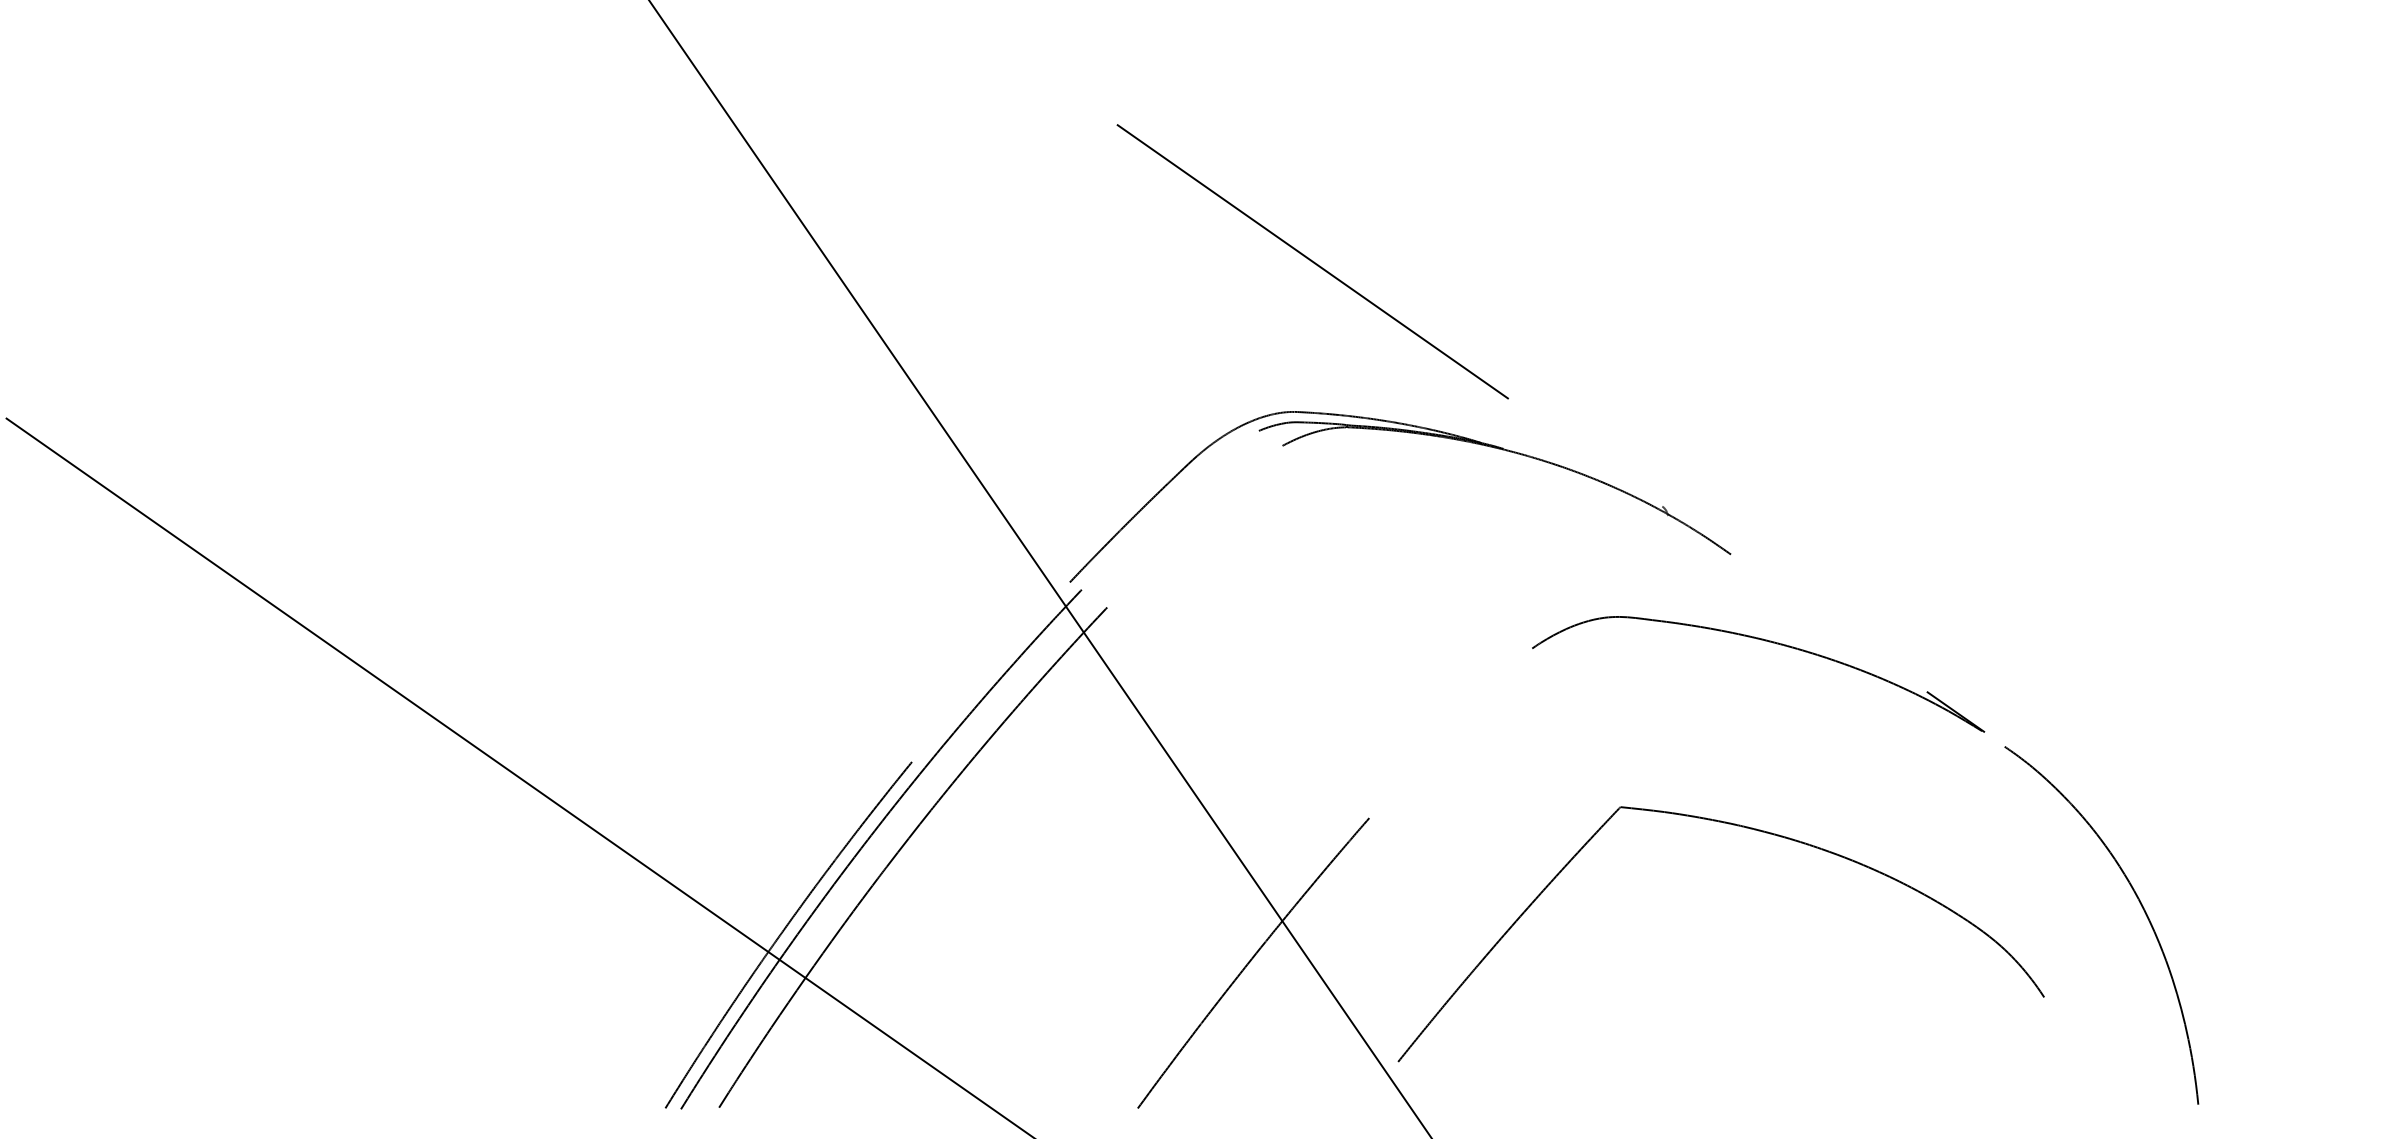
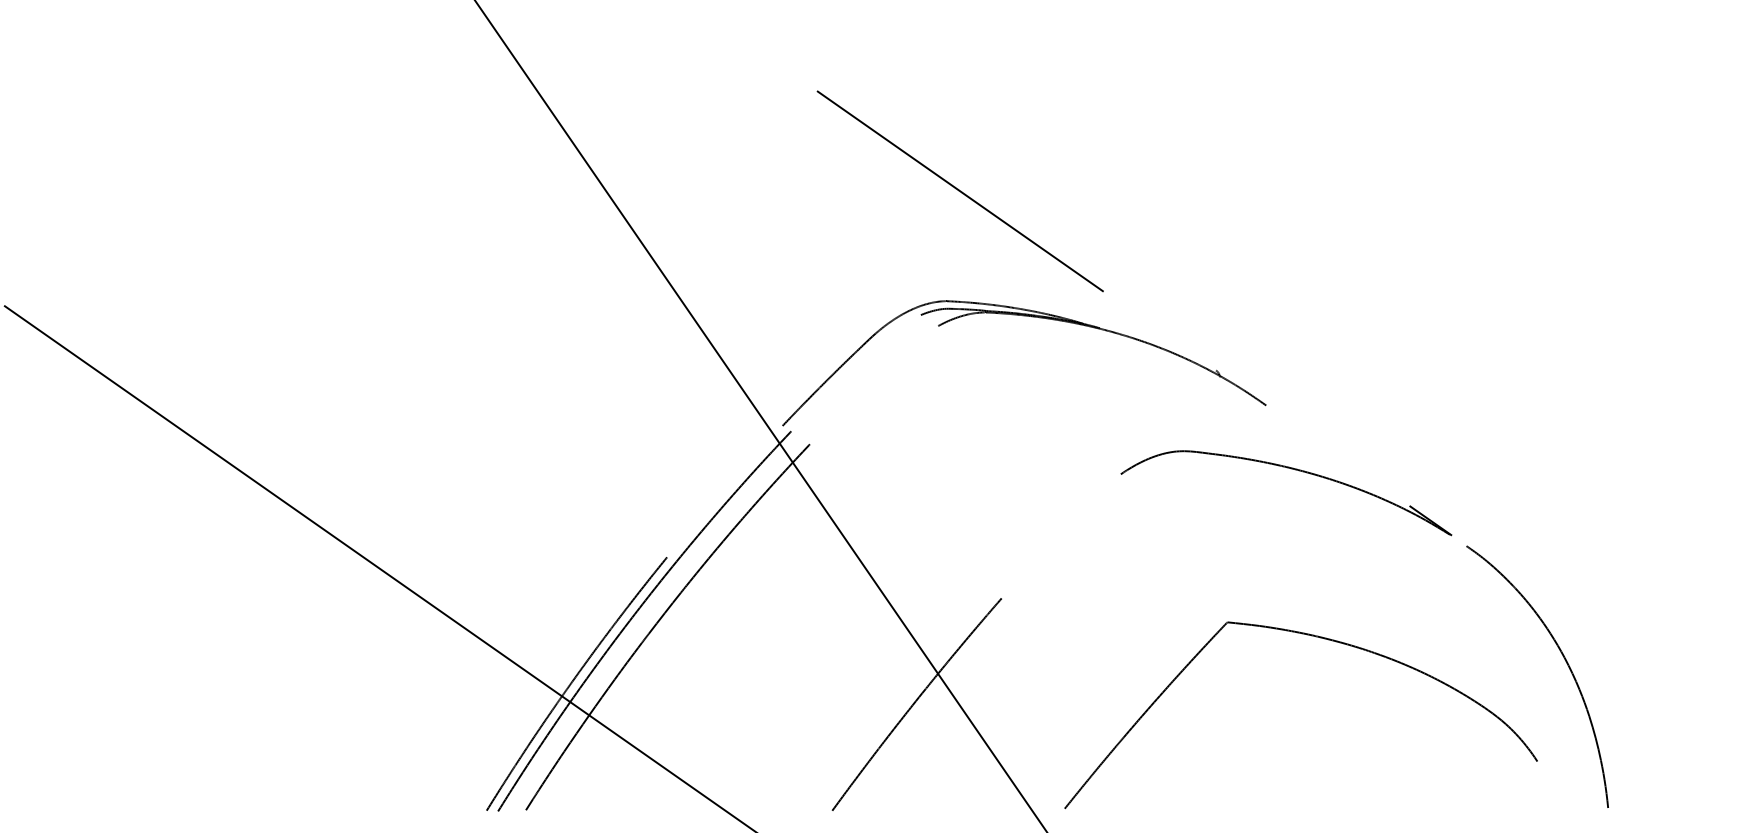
part: (1747, 829) -> (1320, 638), moved

